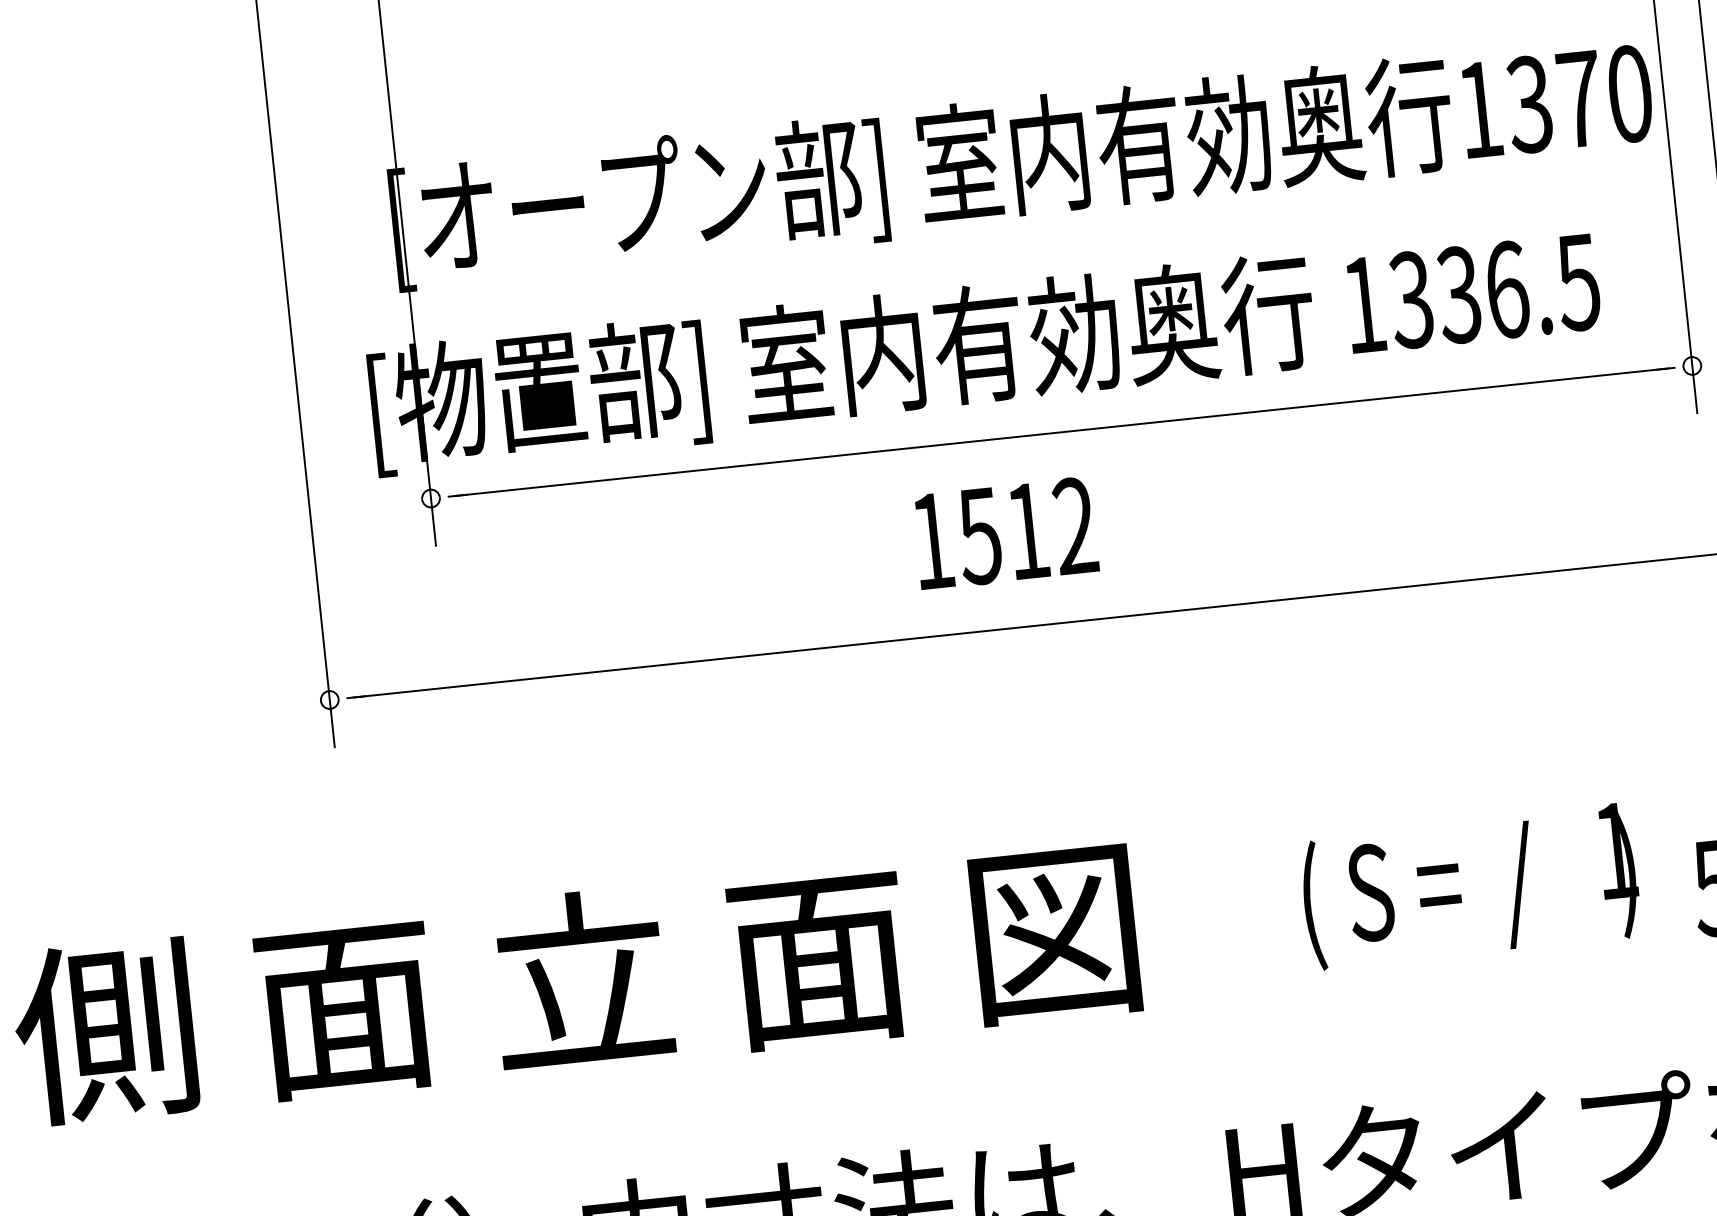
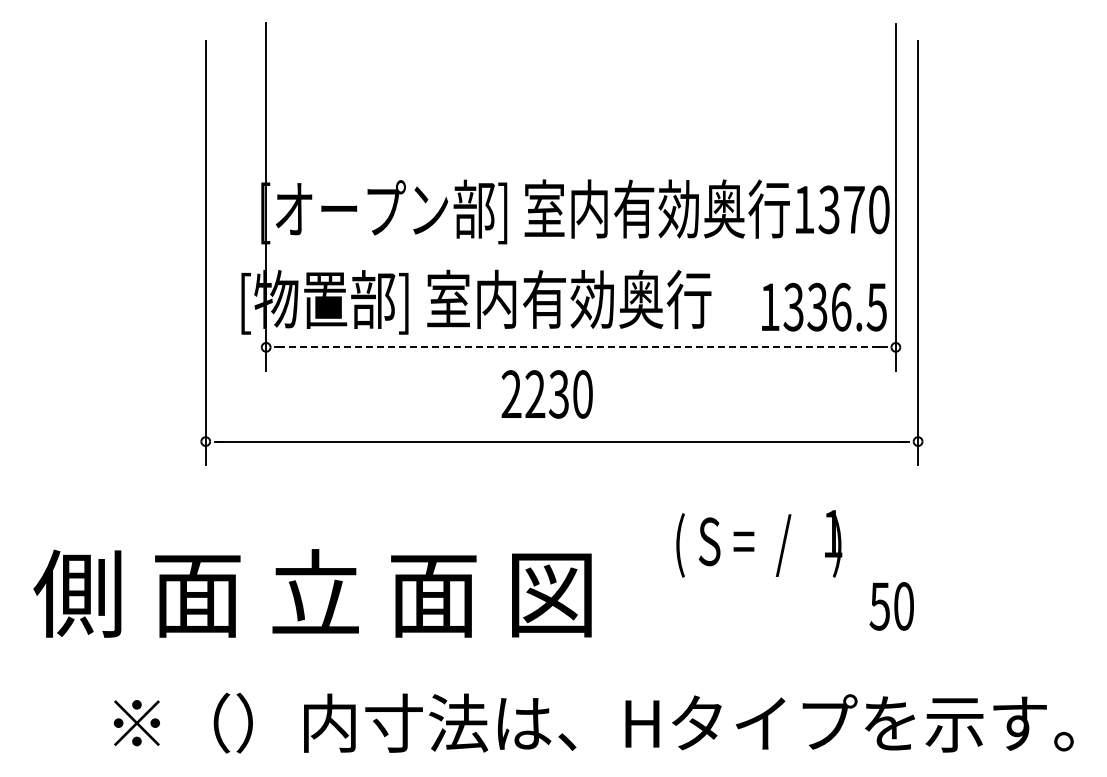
text: (1473, 292) -> (824, 306), moved
line: (1062, 432) -> (581, 347), solid -> dashed
text: (1002, 533) -> (546, 394), 1512 -> 2230
text: (1470, 885) -> (759, 543), moved

